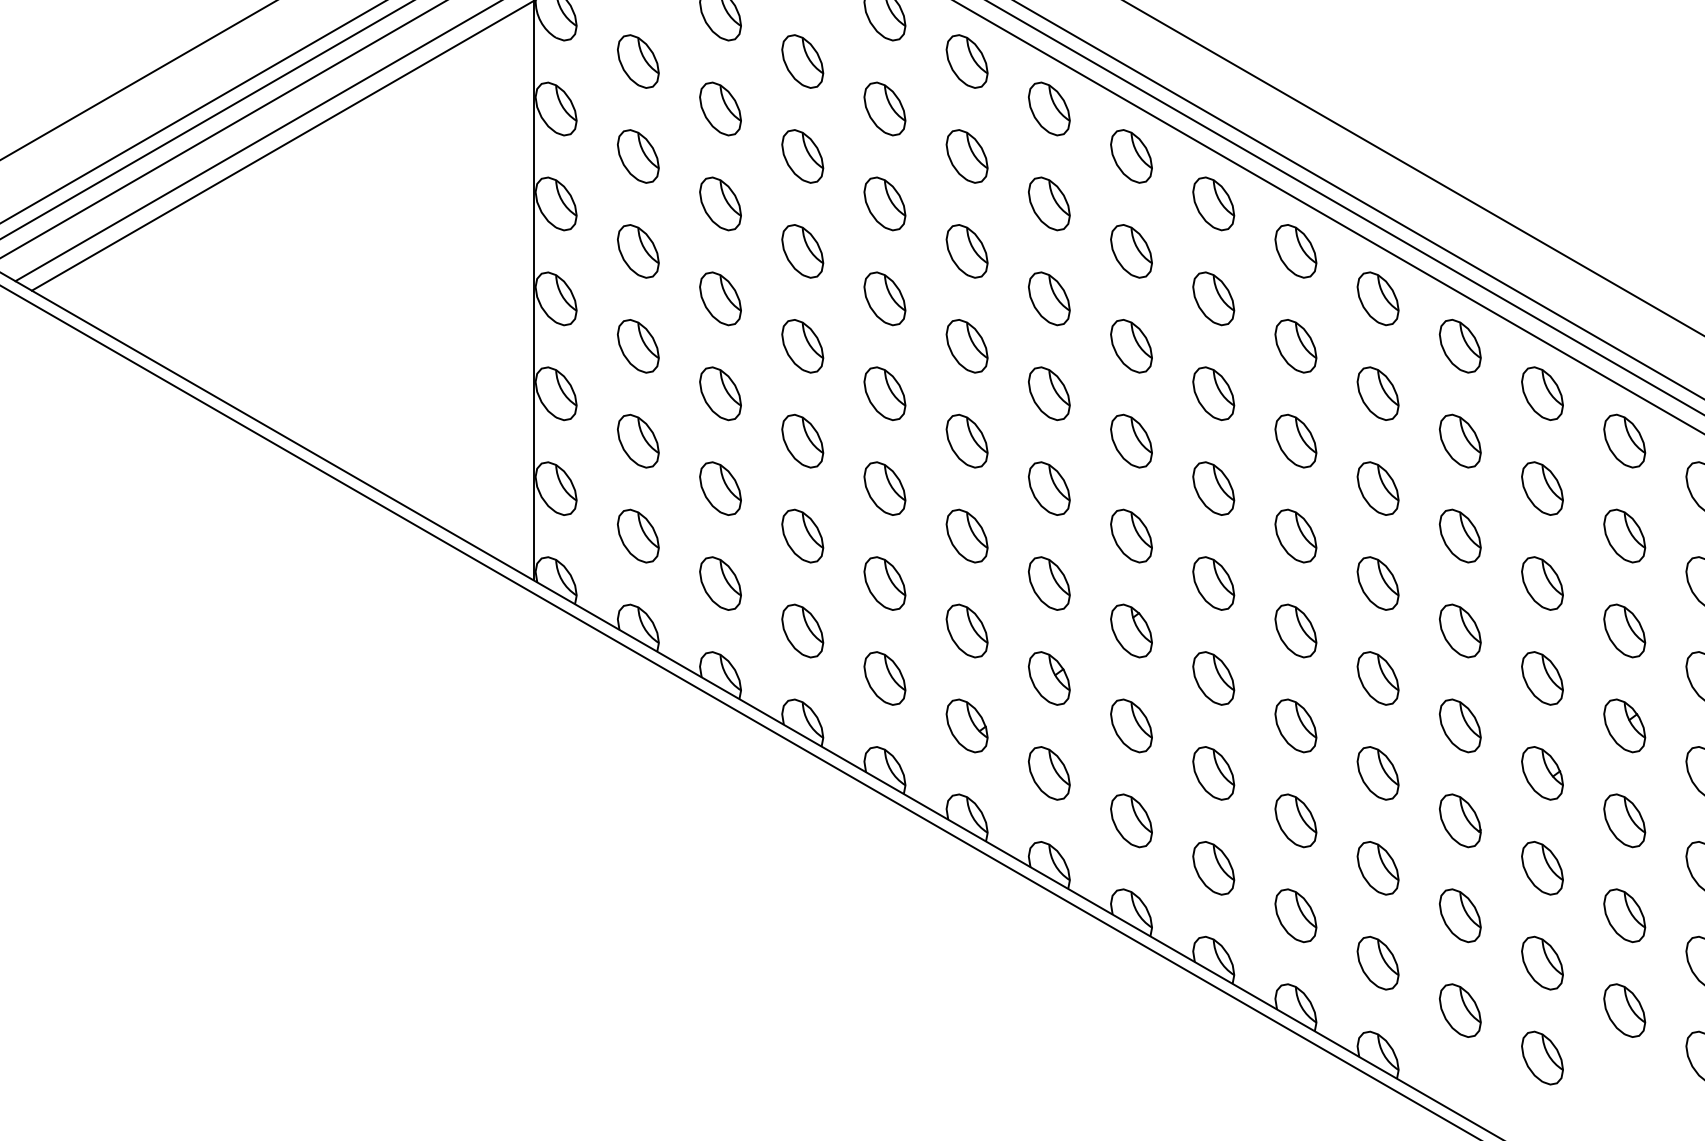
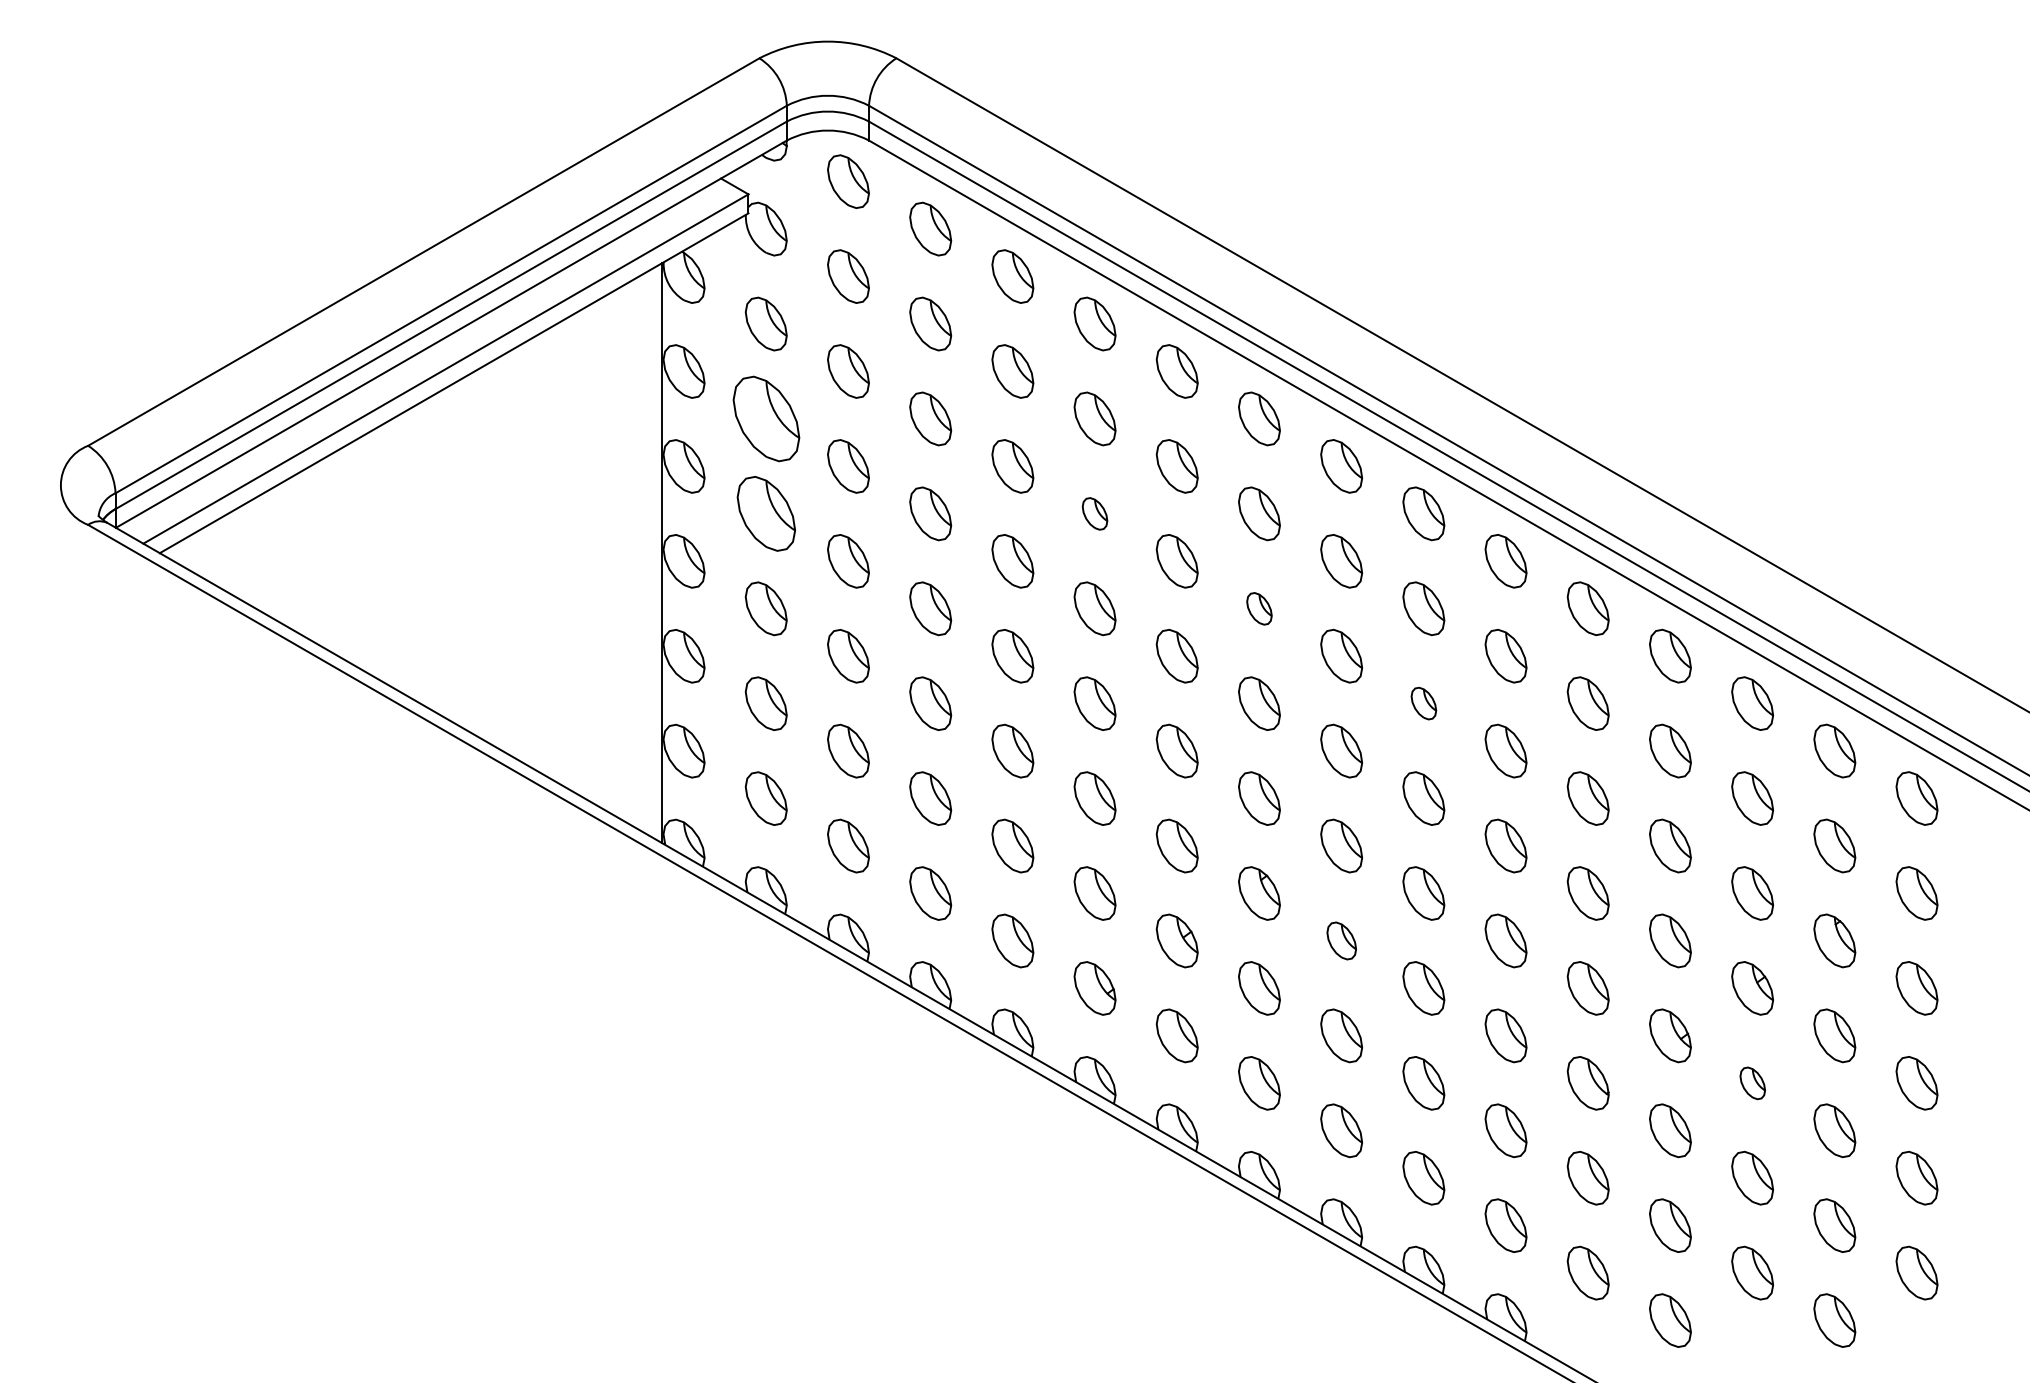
part: (637, 156) -> (765, 418), size x1.6
part: (637, 251) -> (765, 513), size x1.4
part: (966, 251) -> (1094, 513), size x0.6
part: (1131, 346) -> (1259, 608), size x0.6
part: (1295, 441) -> (1423, 703), size x0.6
part: (1213, 678) -> (1341, 940), size x0.7
part: (1624, 821) -> (1752, 1083), size x0.6

